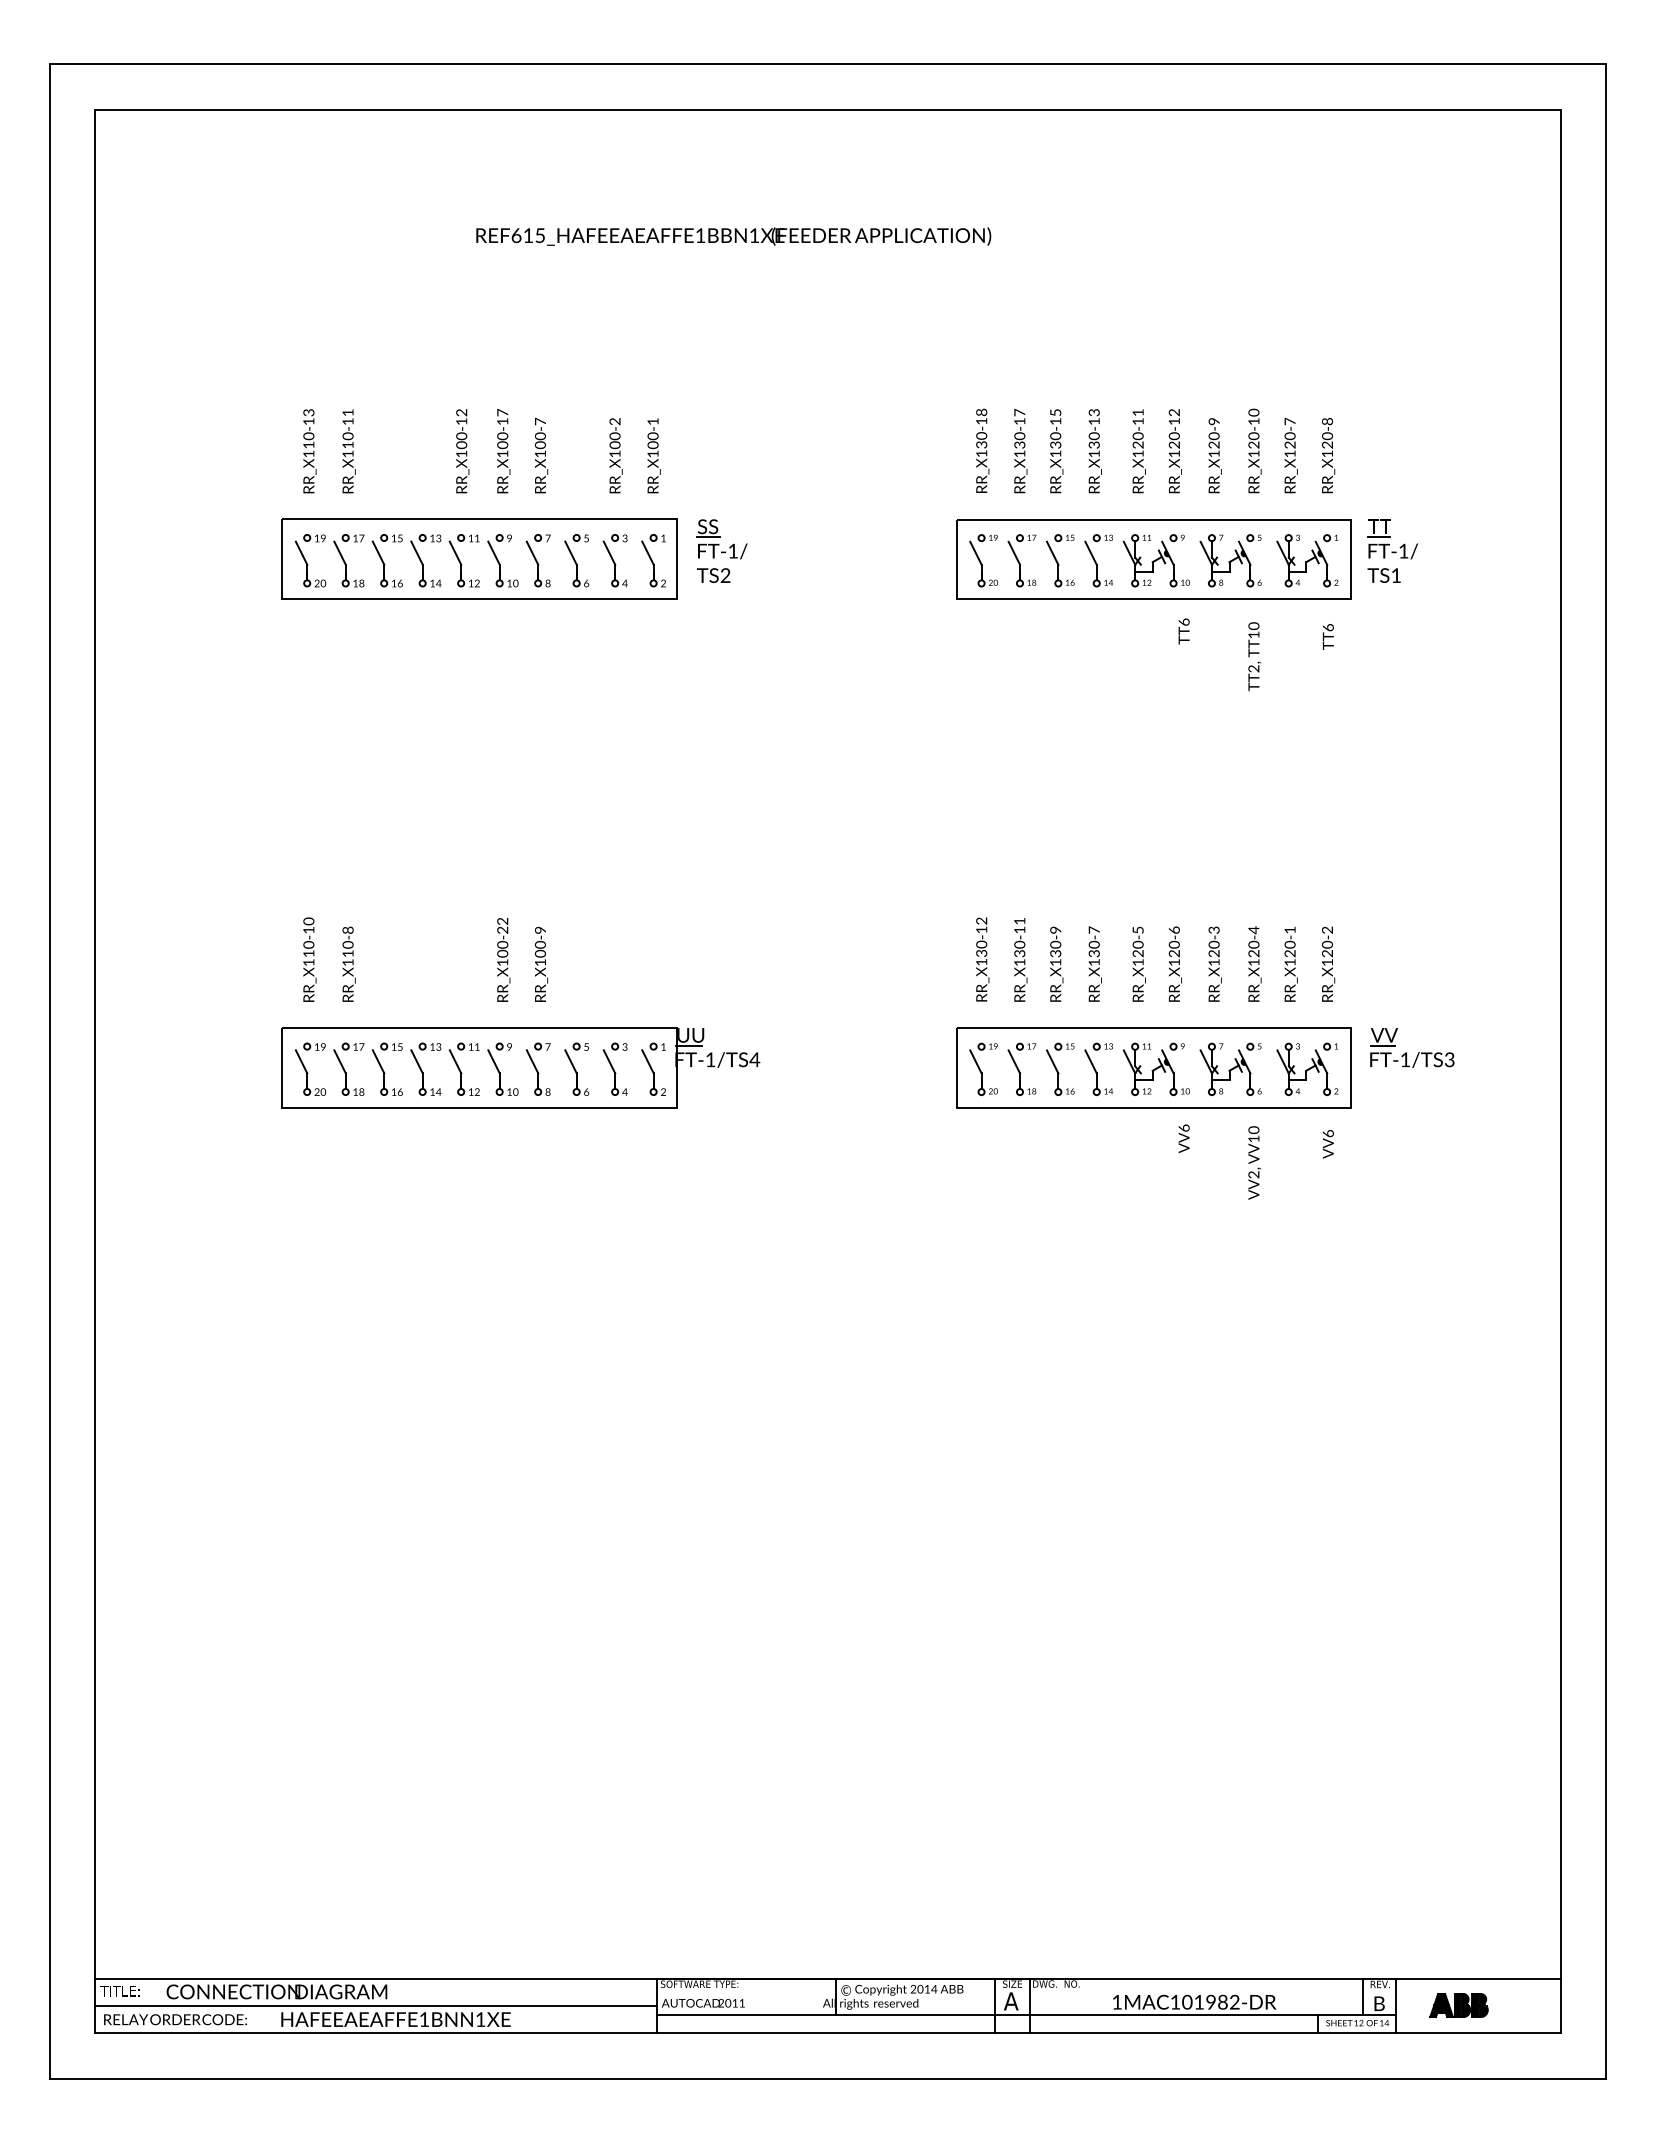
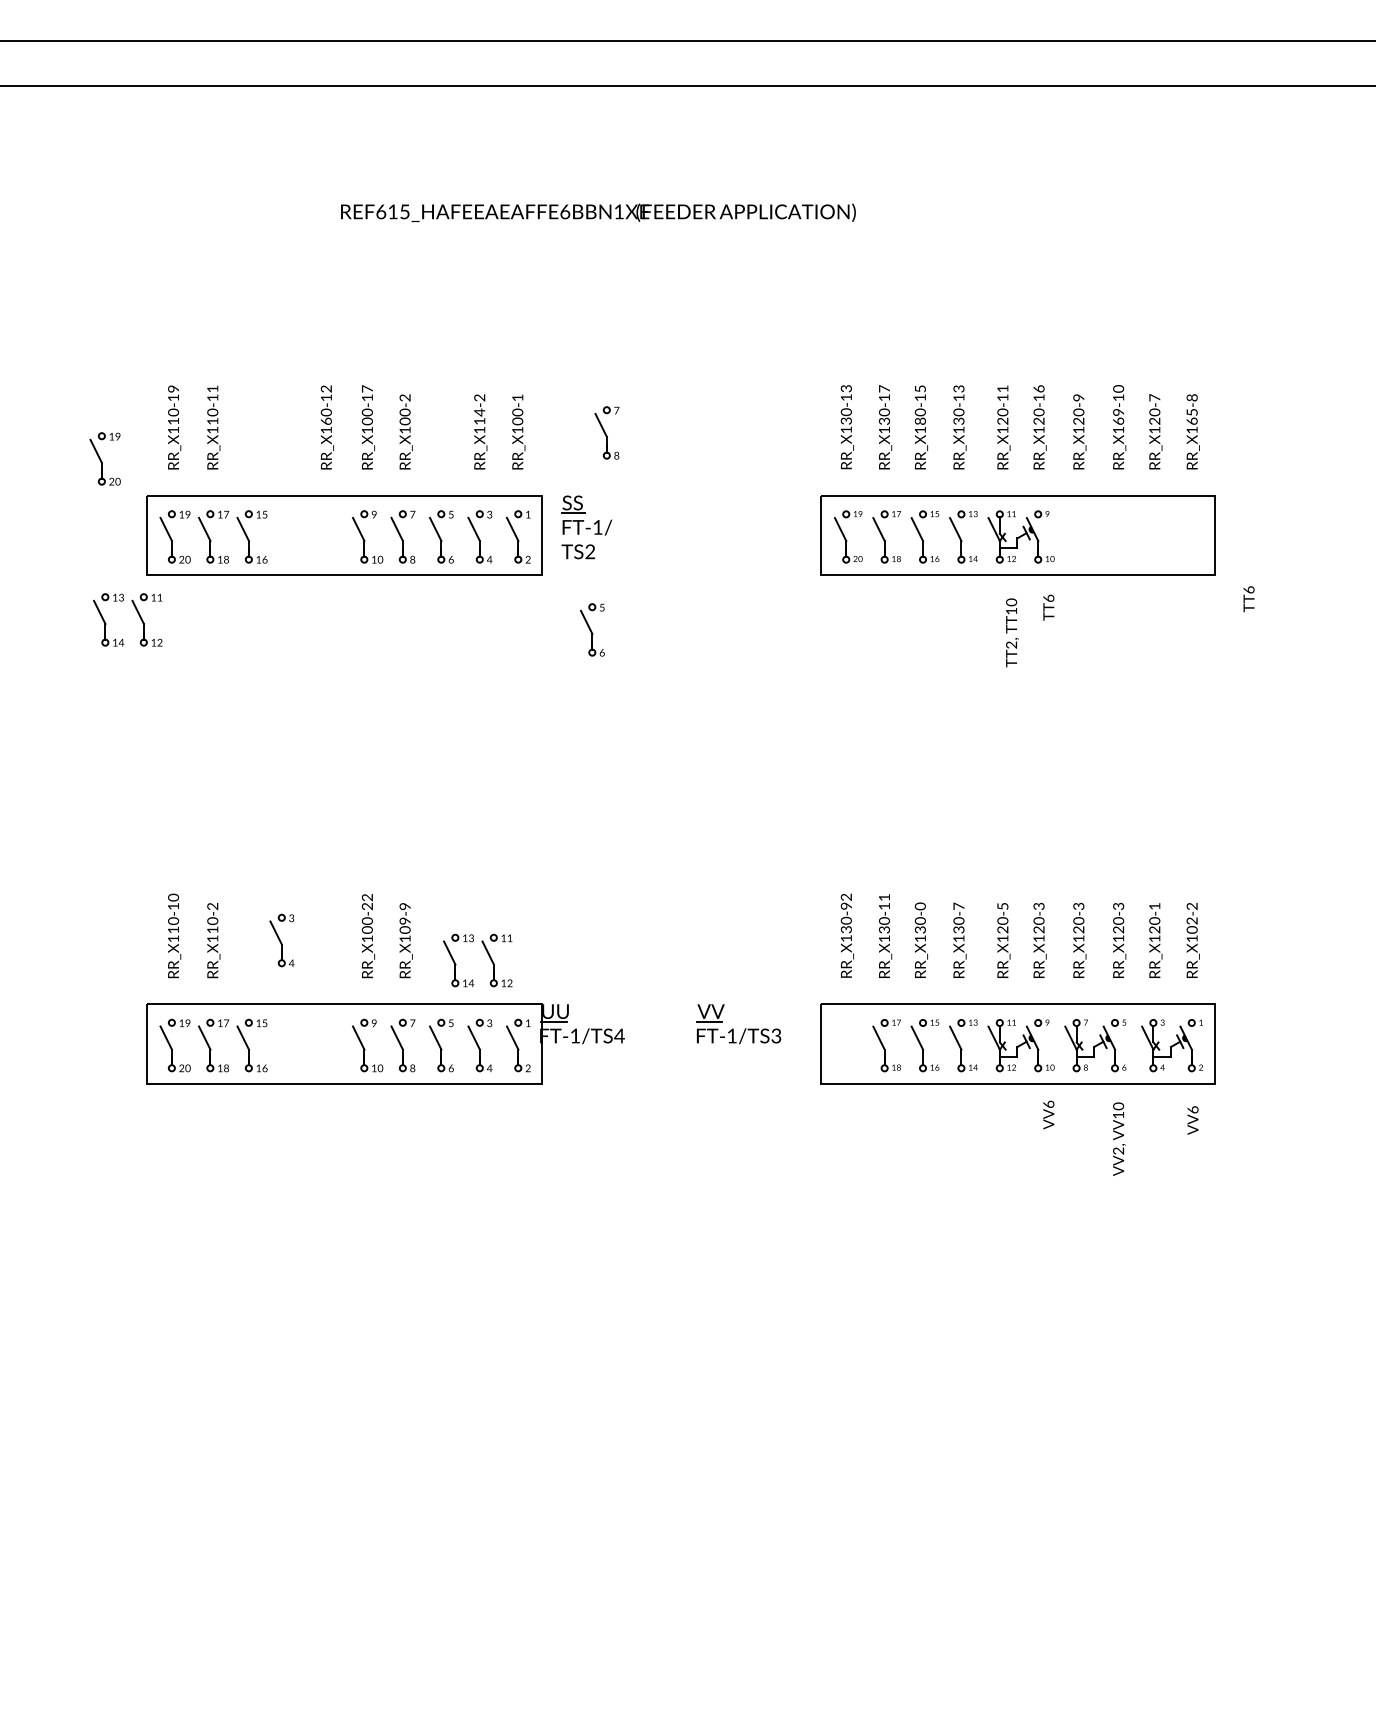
text: (700, 235) -> (565, 211), REF615_HAFEEAEAFFE1BBN1XE -> REF615_HAFEEAEAFFE6BBN1XE
text: (981, 411) -> (846, 387), RR_X130-18 -> RR_X130-13
text: (309, 412) -> (174, 388), RR_X110-13 -> RR_X110-19
text: (1173, 412) -> (1038, 388), RR_X120-12 -> RR_X120-16
text: (539, 421) -> (404, 397), RR_X100-7 -> RR_X100-2
text: (614, 440) -> (479, 416), RR_X100-2 -> RR_X114-2
text: (1253, 440) -> (1118, 416), RR_X120-10 -> RR_X169-10
text: (1327, 440) -> (1192, 416), RR_X120-8 -> RR_X165-8
text: (1055, 444) -> (920, 420), RR_X130-15 -> RR_X180-15
text: (461, 445) -> (326, 421), RR_X100-12 -> RR_X160-12
part: (741, 456) -> (606, 432), added
part: (240, 482) -> (105, 458), added
part: (1392, 550) -> (1257, 526), removed
part: (455, 555) -> (138, 614), moved
part: (1230, 560) -> (1095, 536), removed
part: (1307, 560) -> (1172, 536), removed
text: (1327, 636) -> (1248, 598), moved
part: (727, 653) -> (592, 629), added
text: (1254, 656) -> (1012, 632), moved
text: (348, 929) -> (213, 905), RR_X110-8 -> RR_X110-2
text: (981, 929) -> (846, 905), RR_X130-12 -> RR_X130-92
text: (1173, 929) -> (1038, 905), RR_X120-6 -> RR_X120-3
text: (1056, 930) -> (921, 906), RR_X130-9 -> RR_X130-0
text: (1253, 930) -> (1118, 906), RR_X120-4 -> RR_X120-3
text: (540, 944) -> (405, 920), RR_X100-9 -> RR_X109-9
text: (1327, 948) -> (1192, 924), RR_X120-2 -> RR_X102-2
part: (416, 963) -> (281, 939), added
part: (1406, 1052) -> (733, 1028), moved
part: (454, 1062) -> (487, 953), moved
part: (983, 1068) -> (848, 1044), removed

